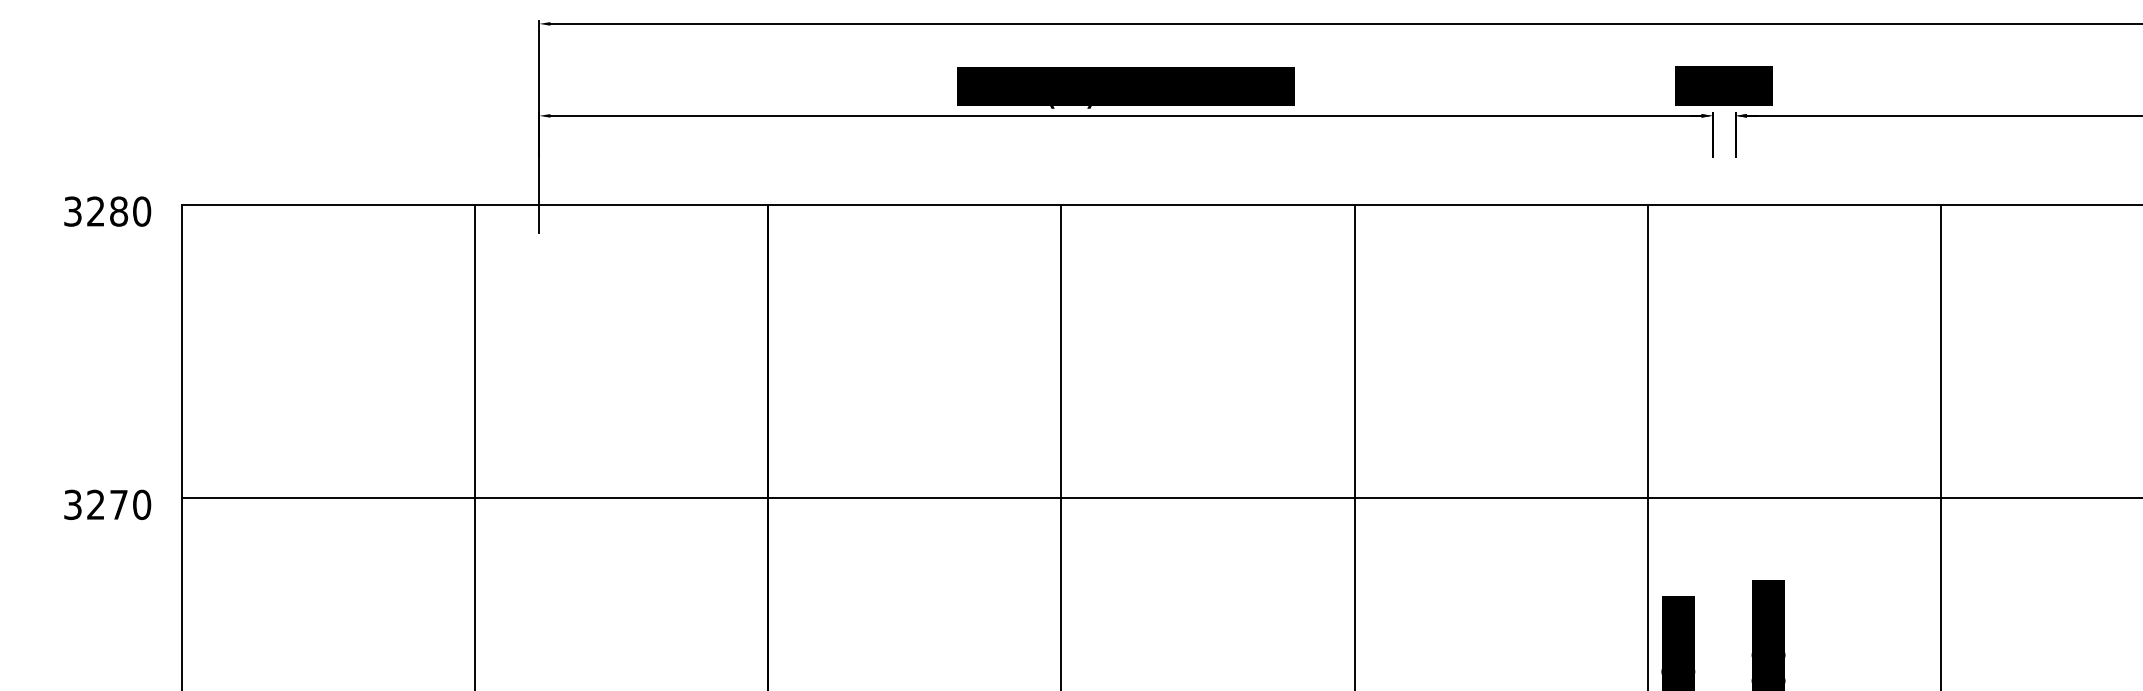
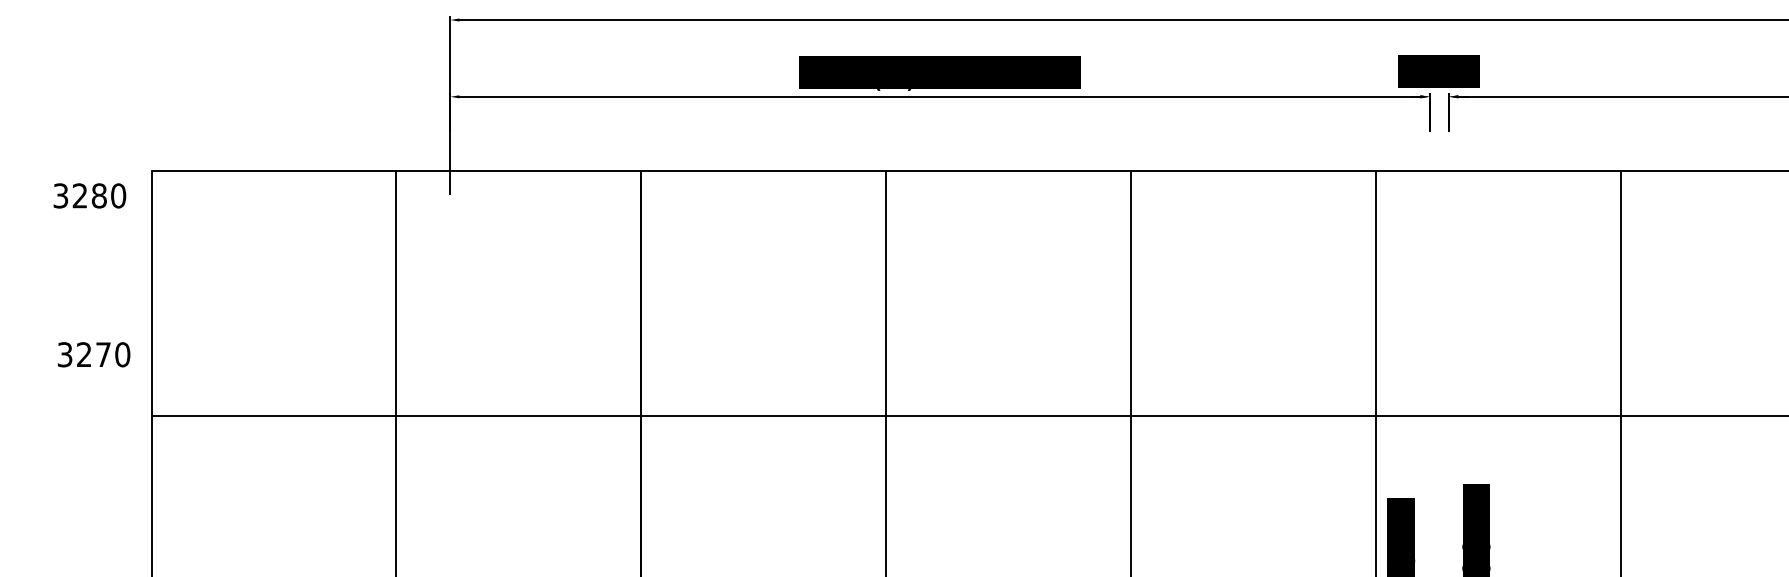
text: (107, 211) -> (89, 195), moved
text: (107, 504) -> (93, 354), moved

